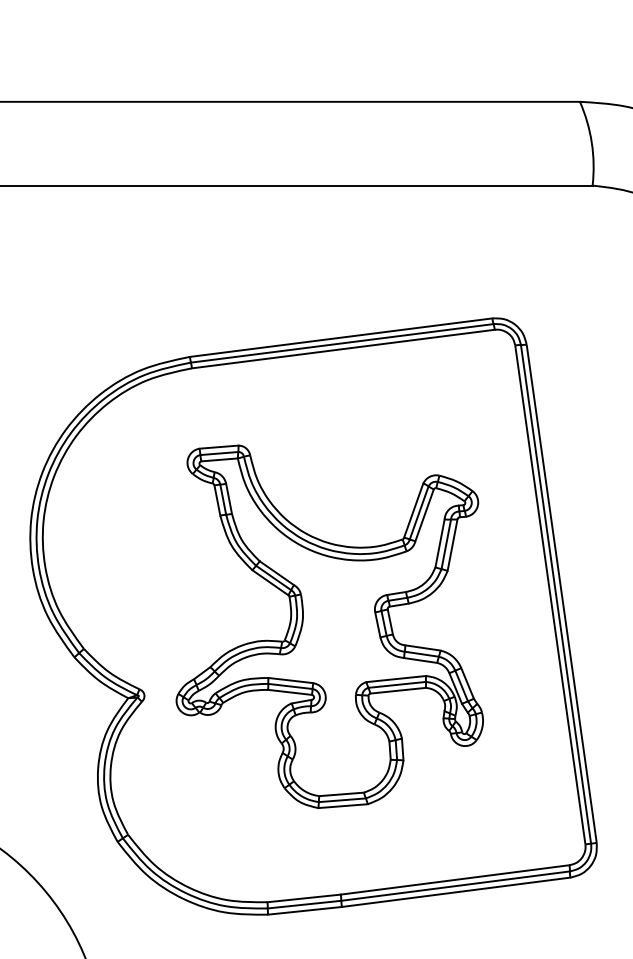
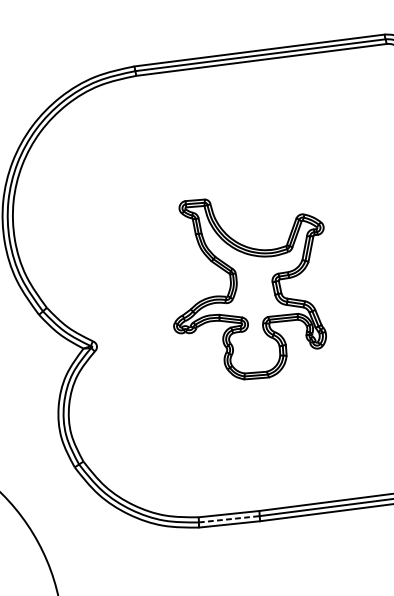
part: (329, 626) -> (249, 289), size x0.6
line: (304, 904) -> (229, 519), solid -> dashed

